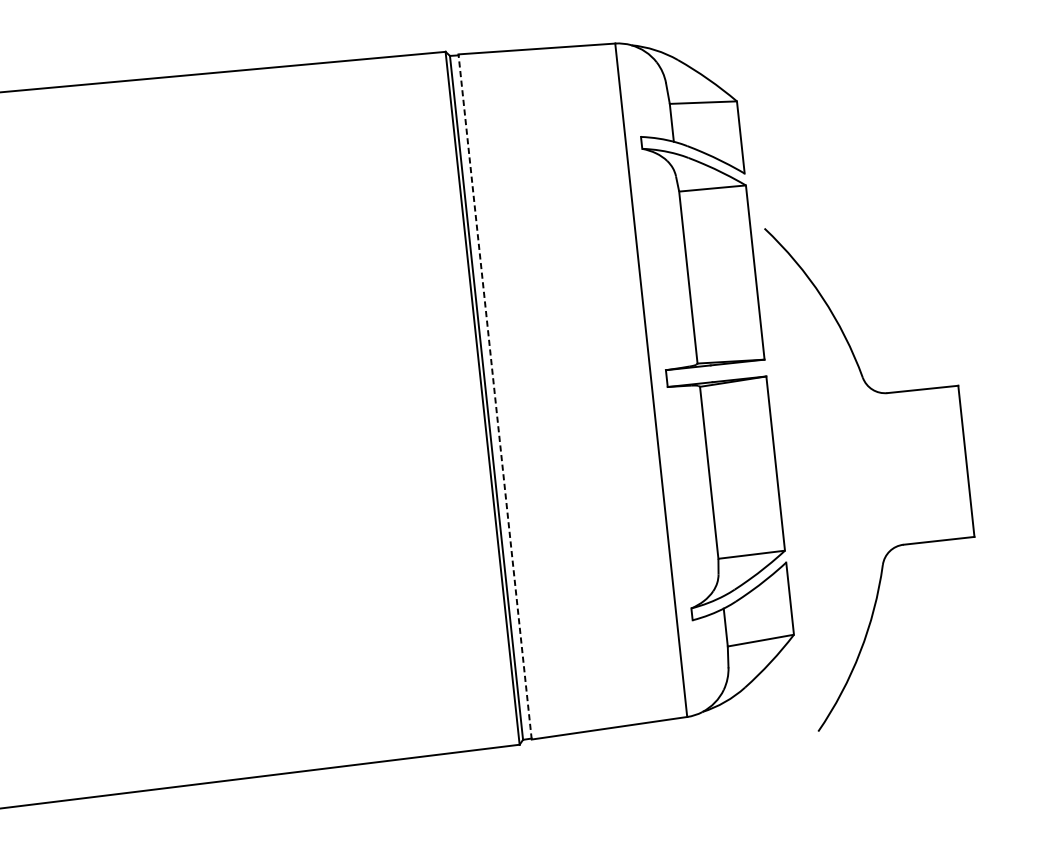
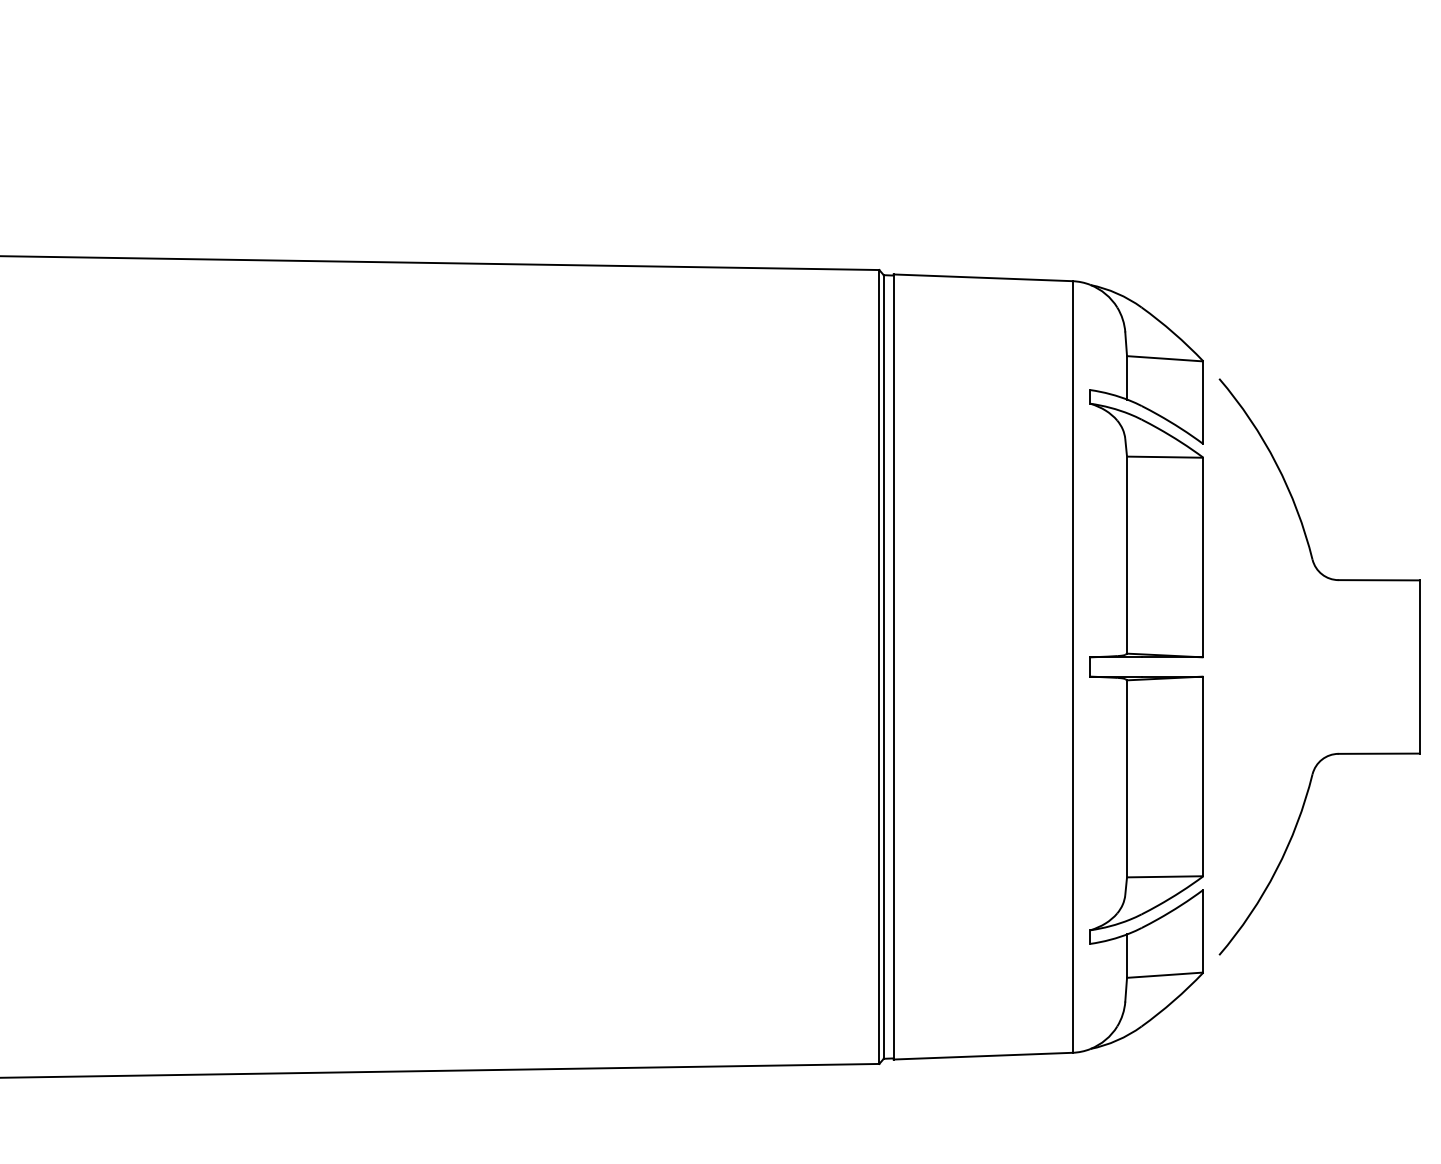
part: (881, 394) -> (1331, 580), moved
line: (494, 396) -> (893, 666), dashed -> solid

